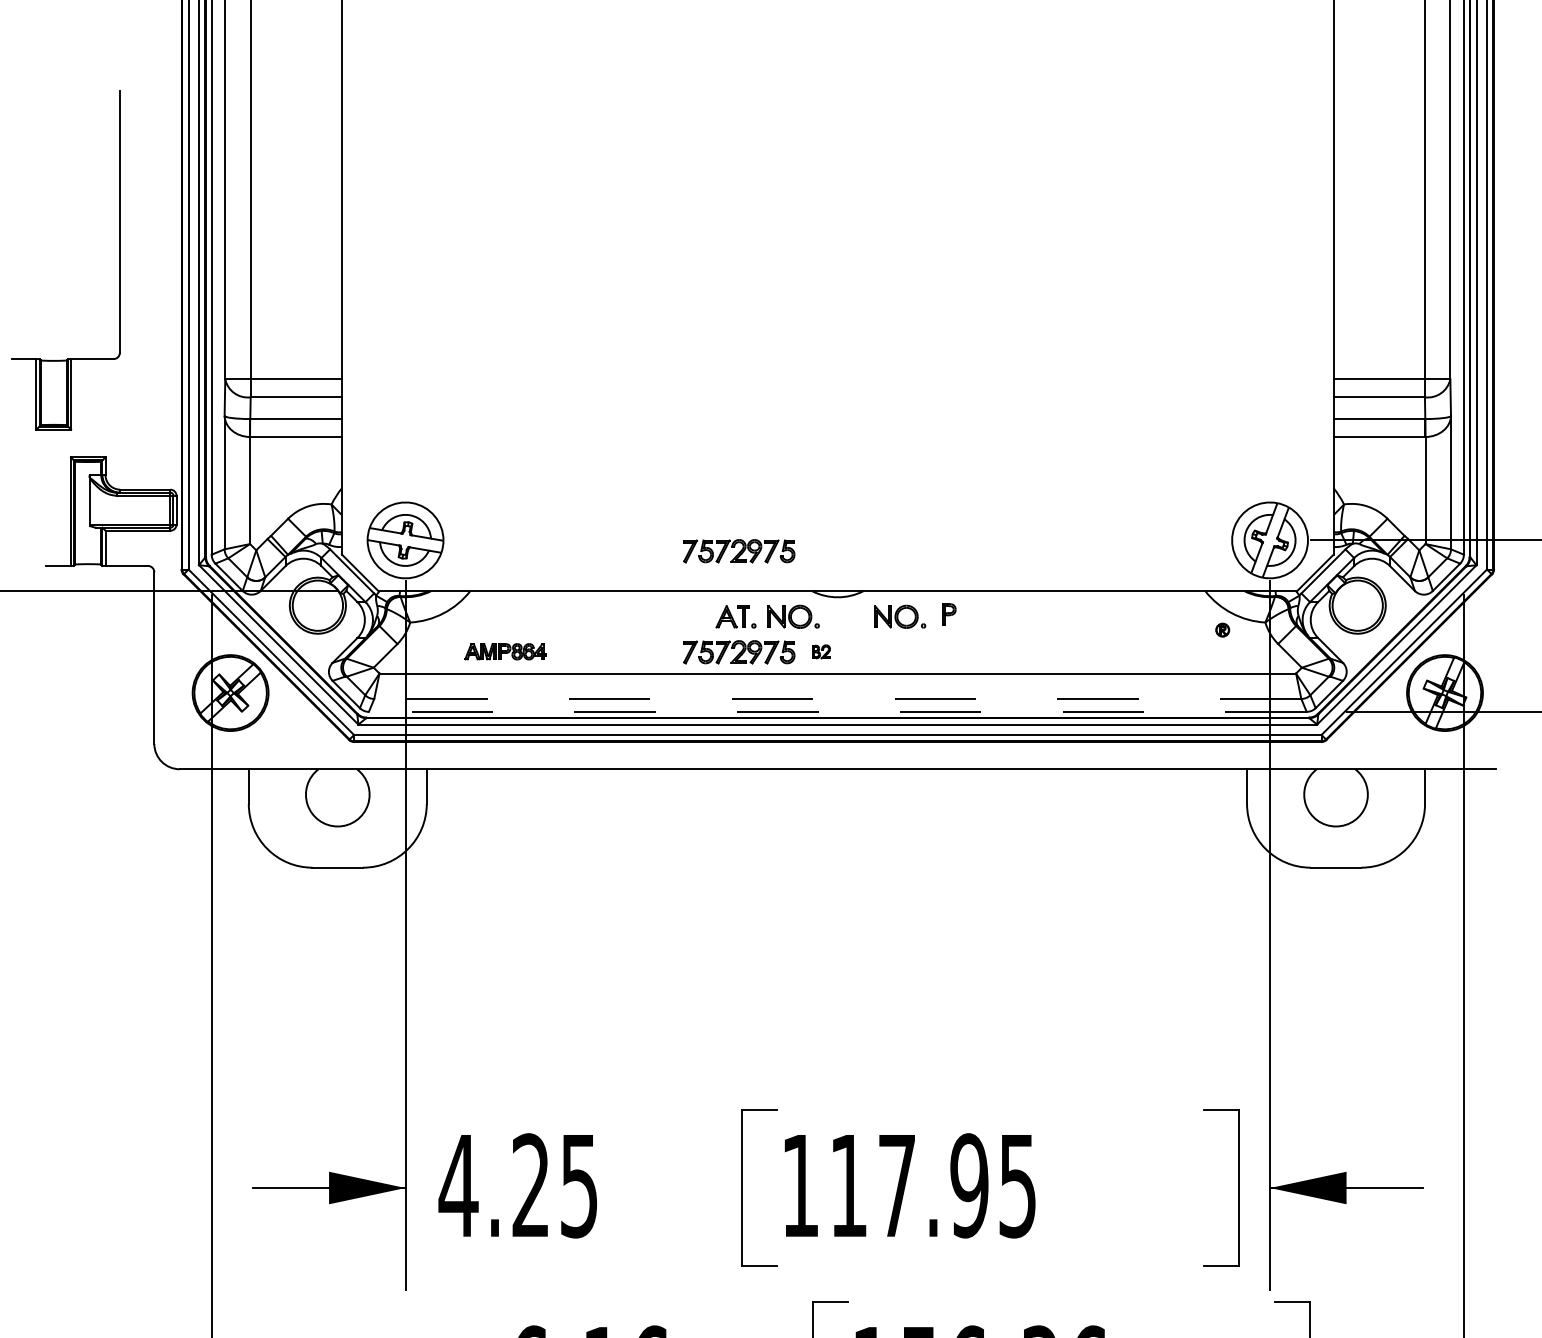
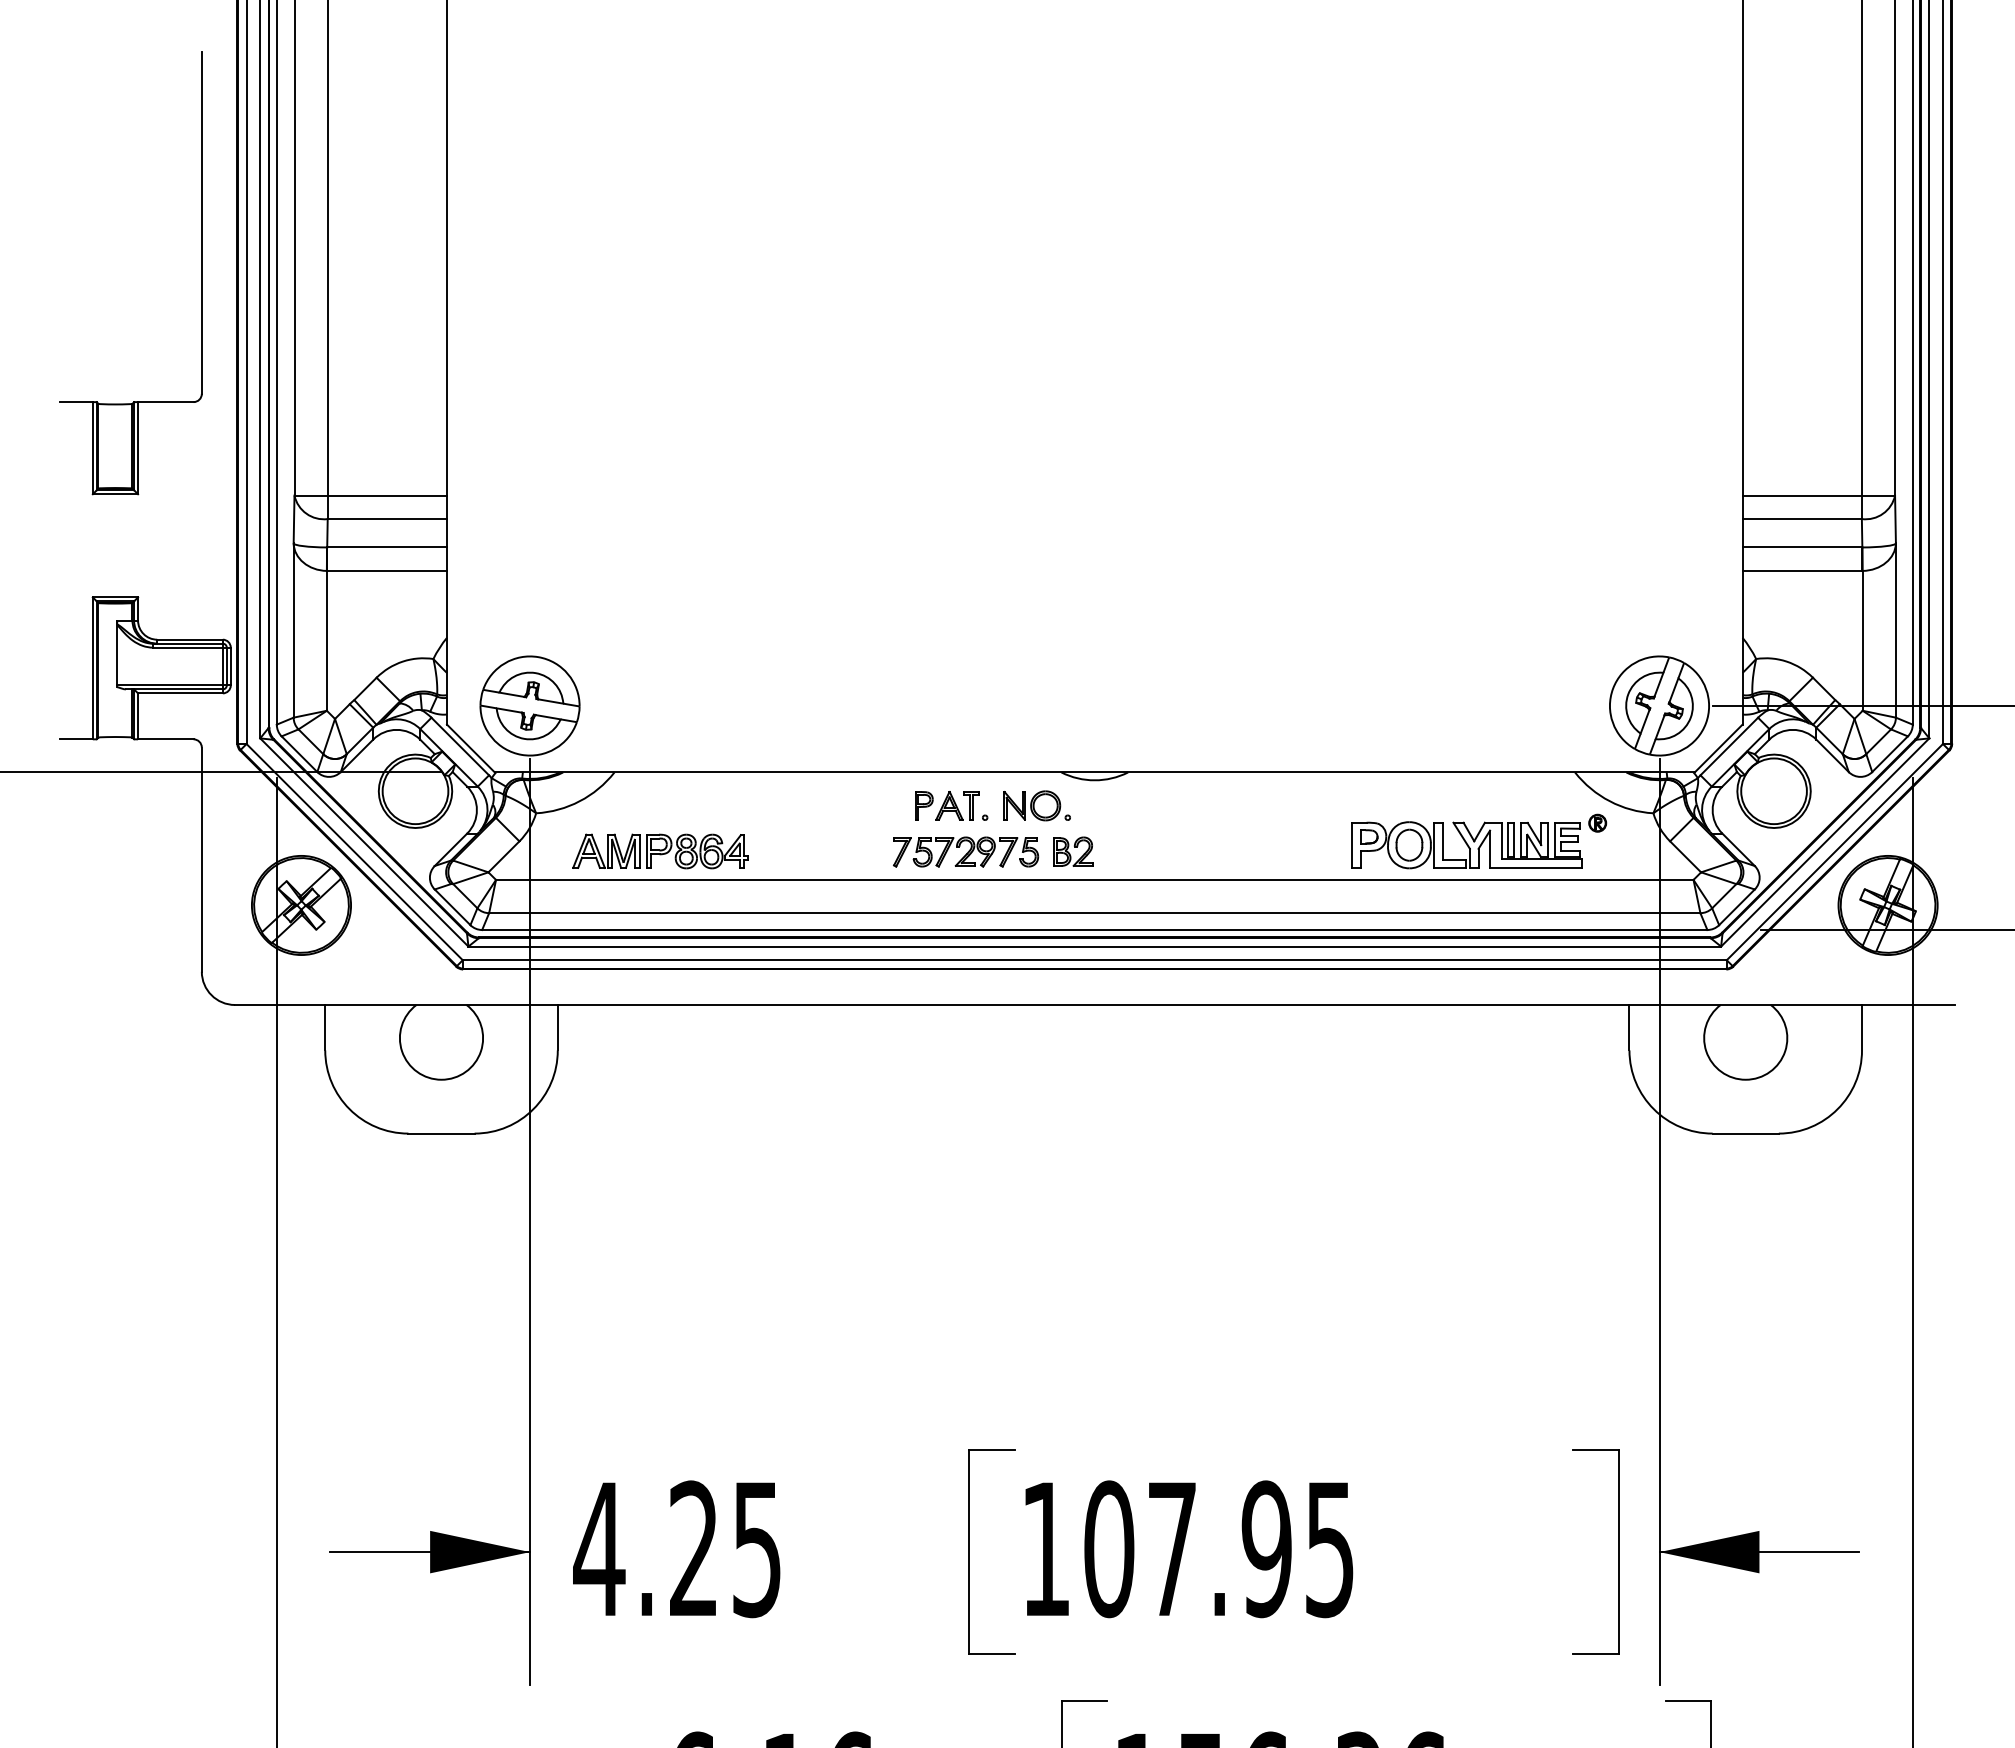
part: (119, 260) -> (201, 273), moved
part: (739, 550) -> (966, 719), removed
part: (949, 614) -> (924, 805), moved
part: (899, 616) -> (1175, 805), removed
part: (1122, 647) -> (1466, 845), added
part: (505, 651) -> (660, 851), size x1.67
part: (821, 651) -> (1073, 851), size x1.67
line: (837, 699) -> (1094, 913), dashed -> solid
line: (837, 712) -> (1094, 930), dashed -> solid
text: (849, 1186) -> (1109, 1549), 117.95 -> 107.95

